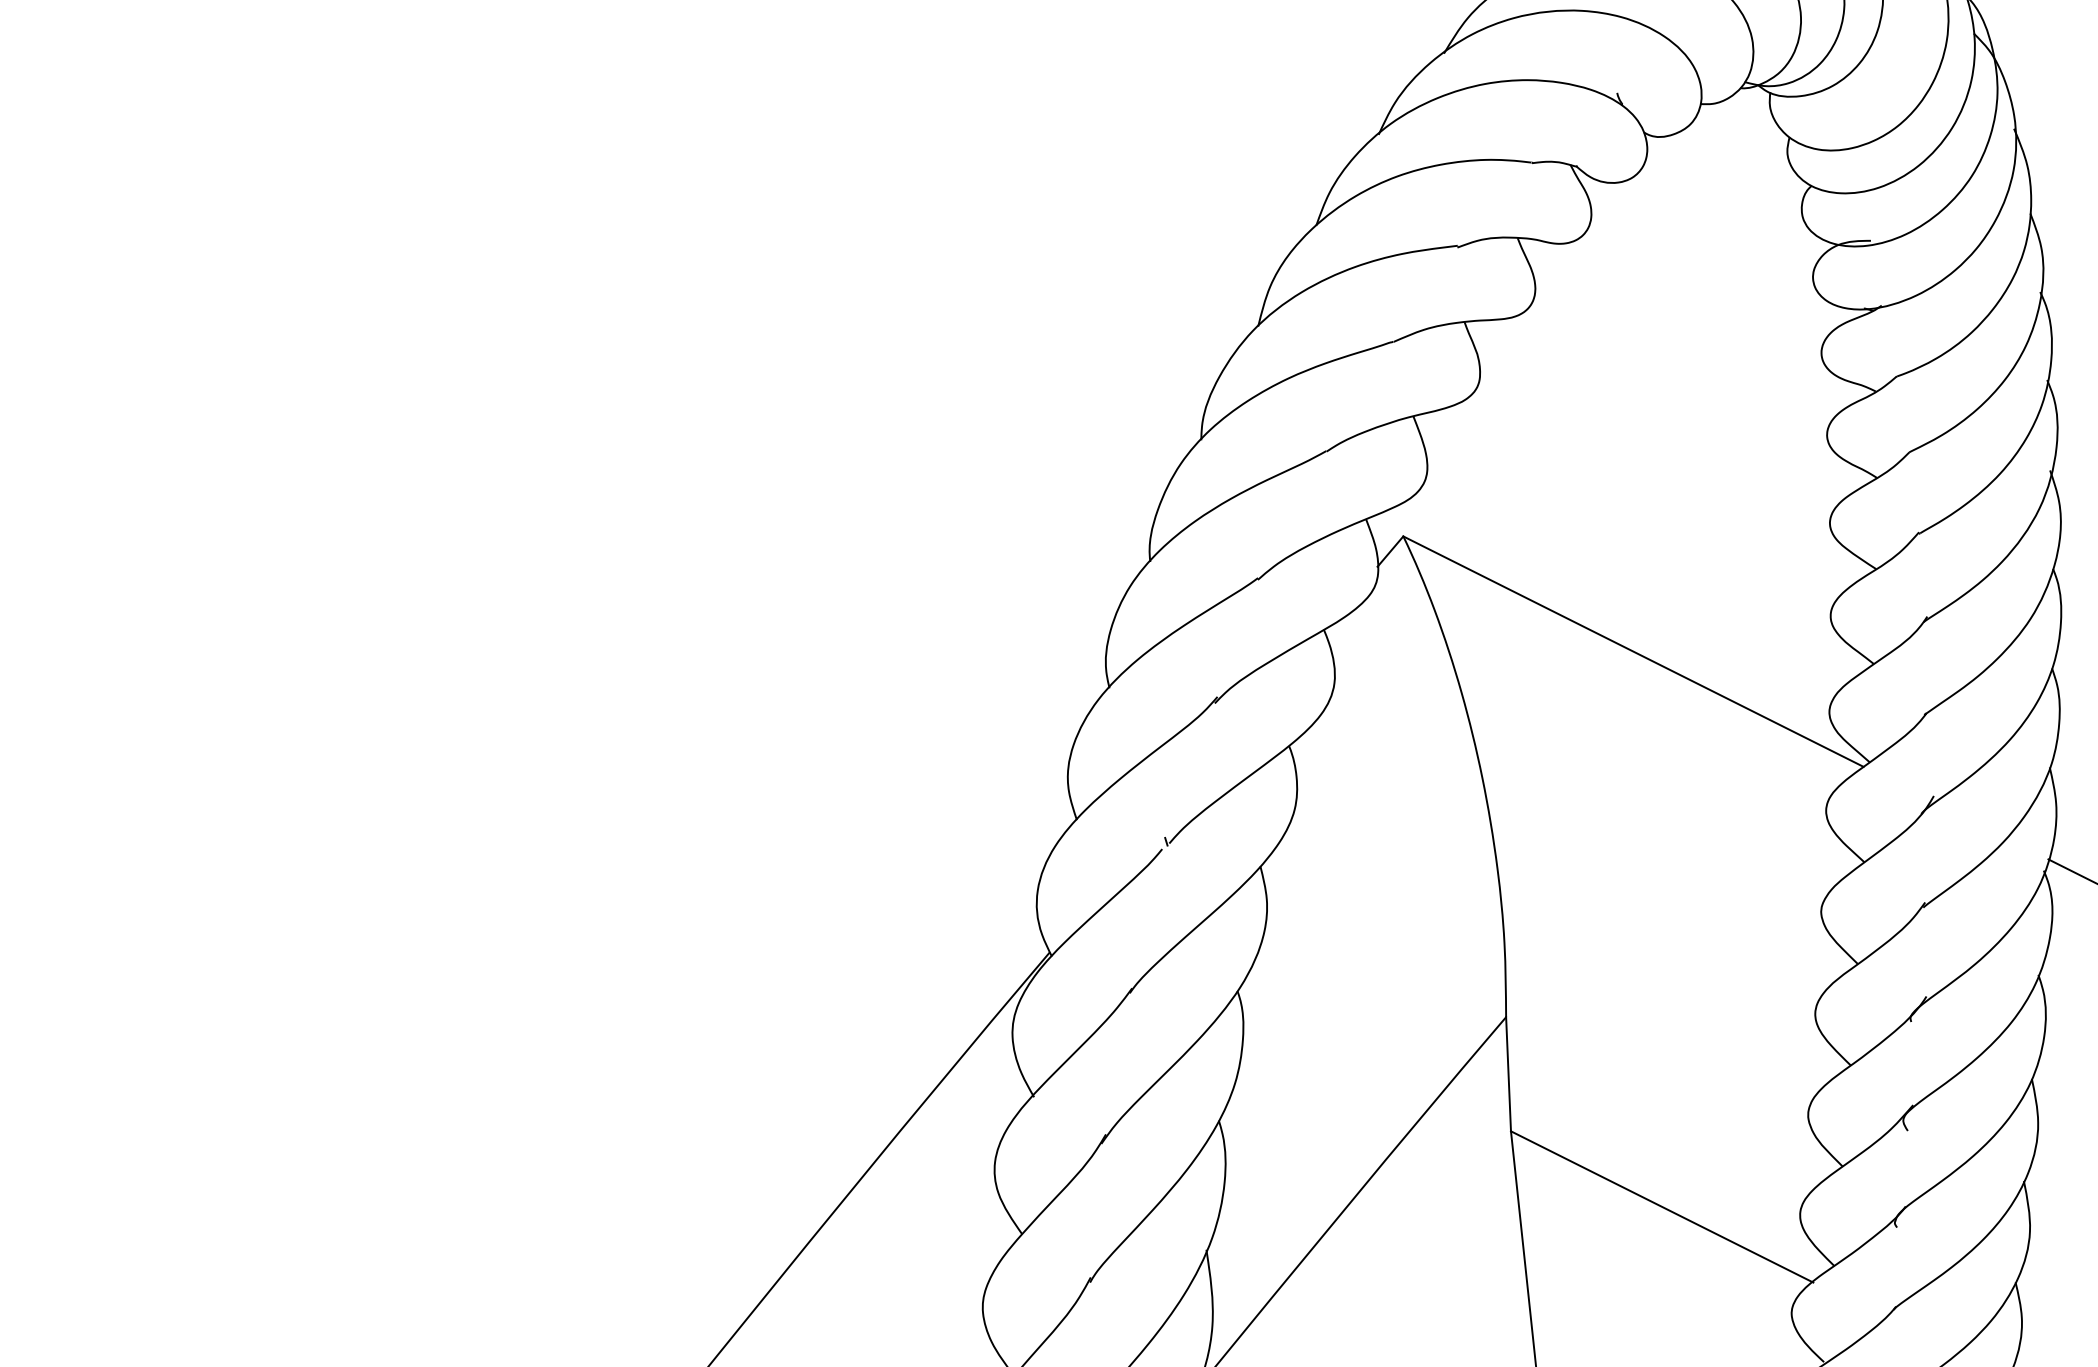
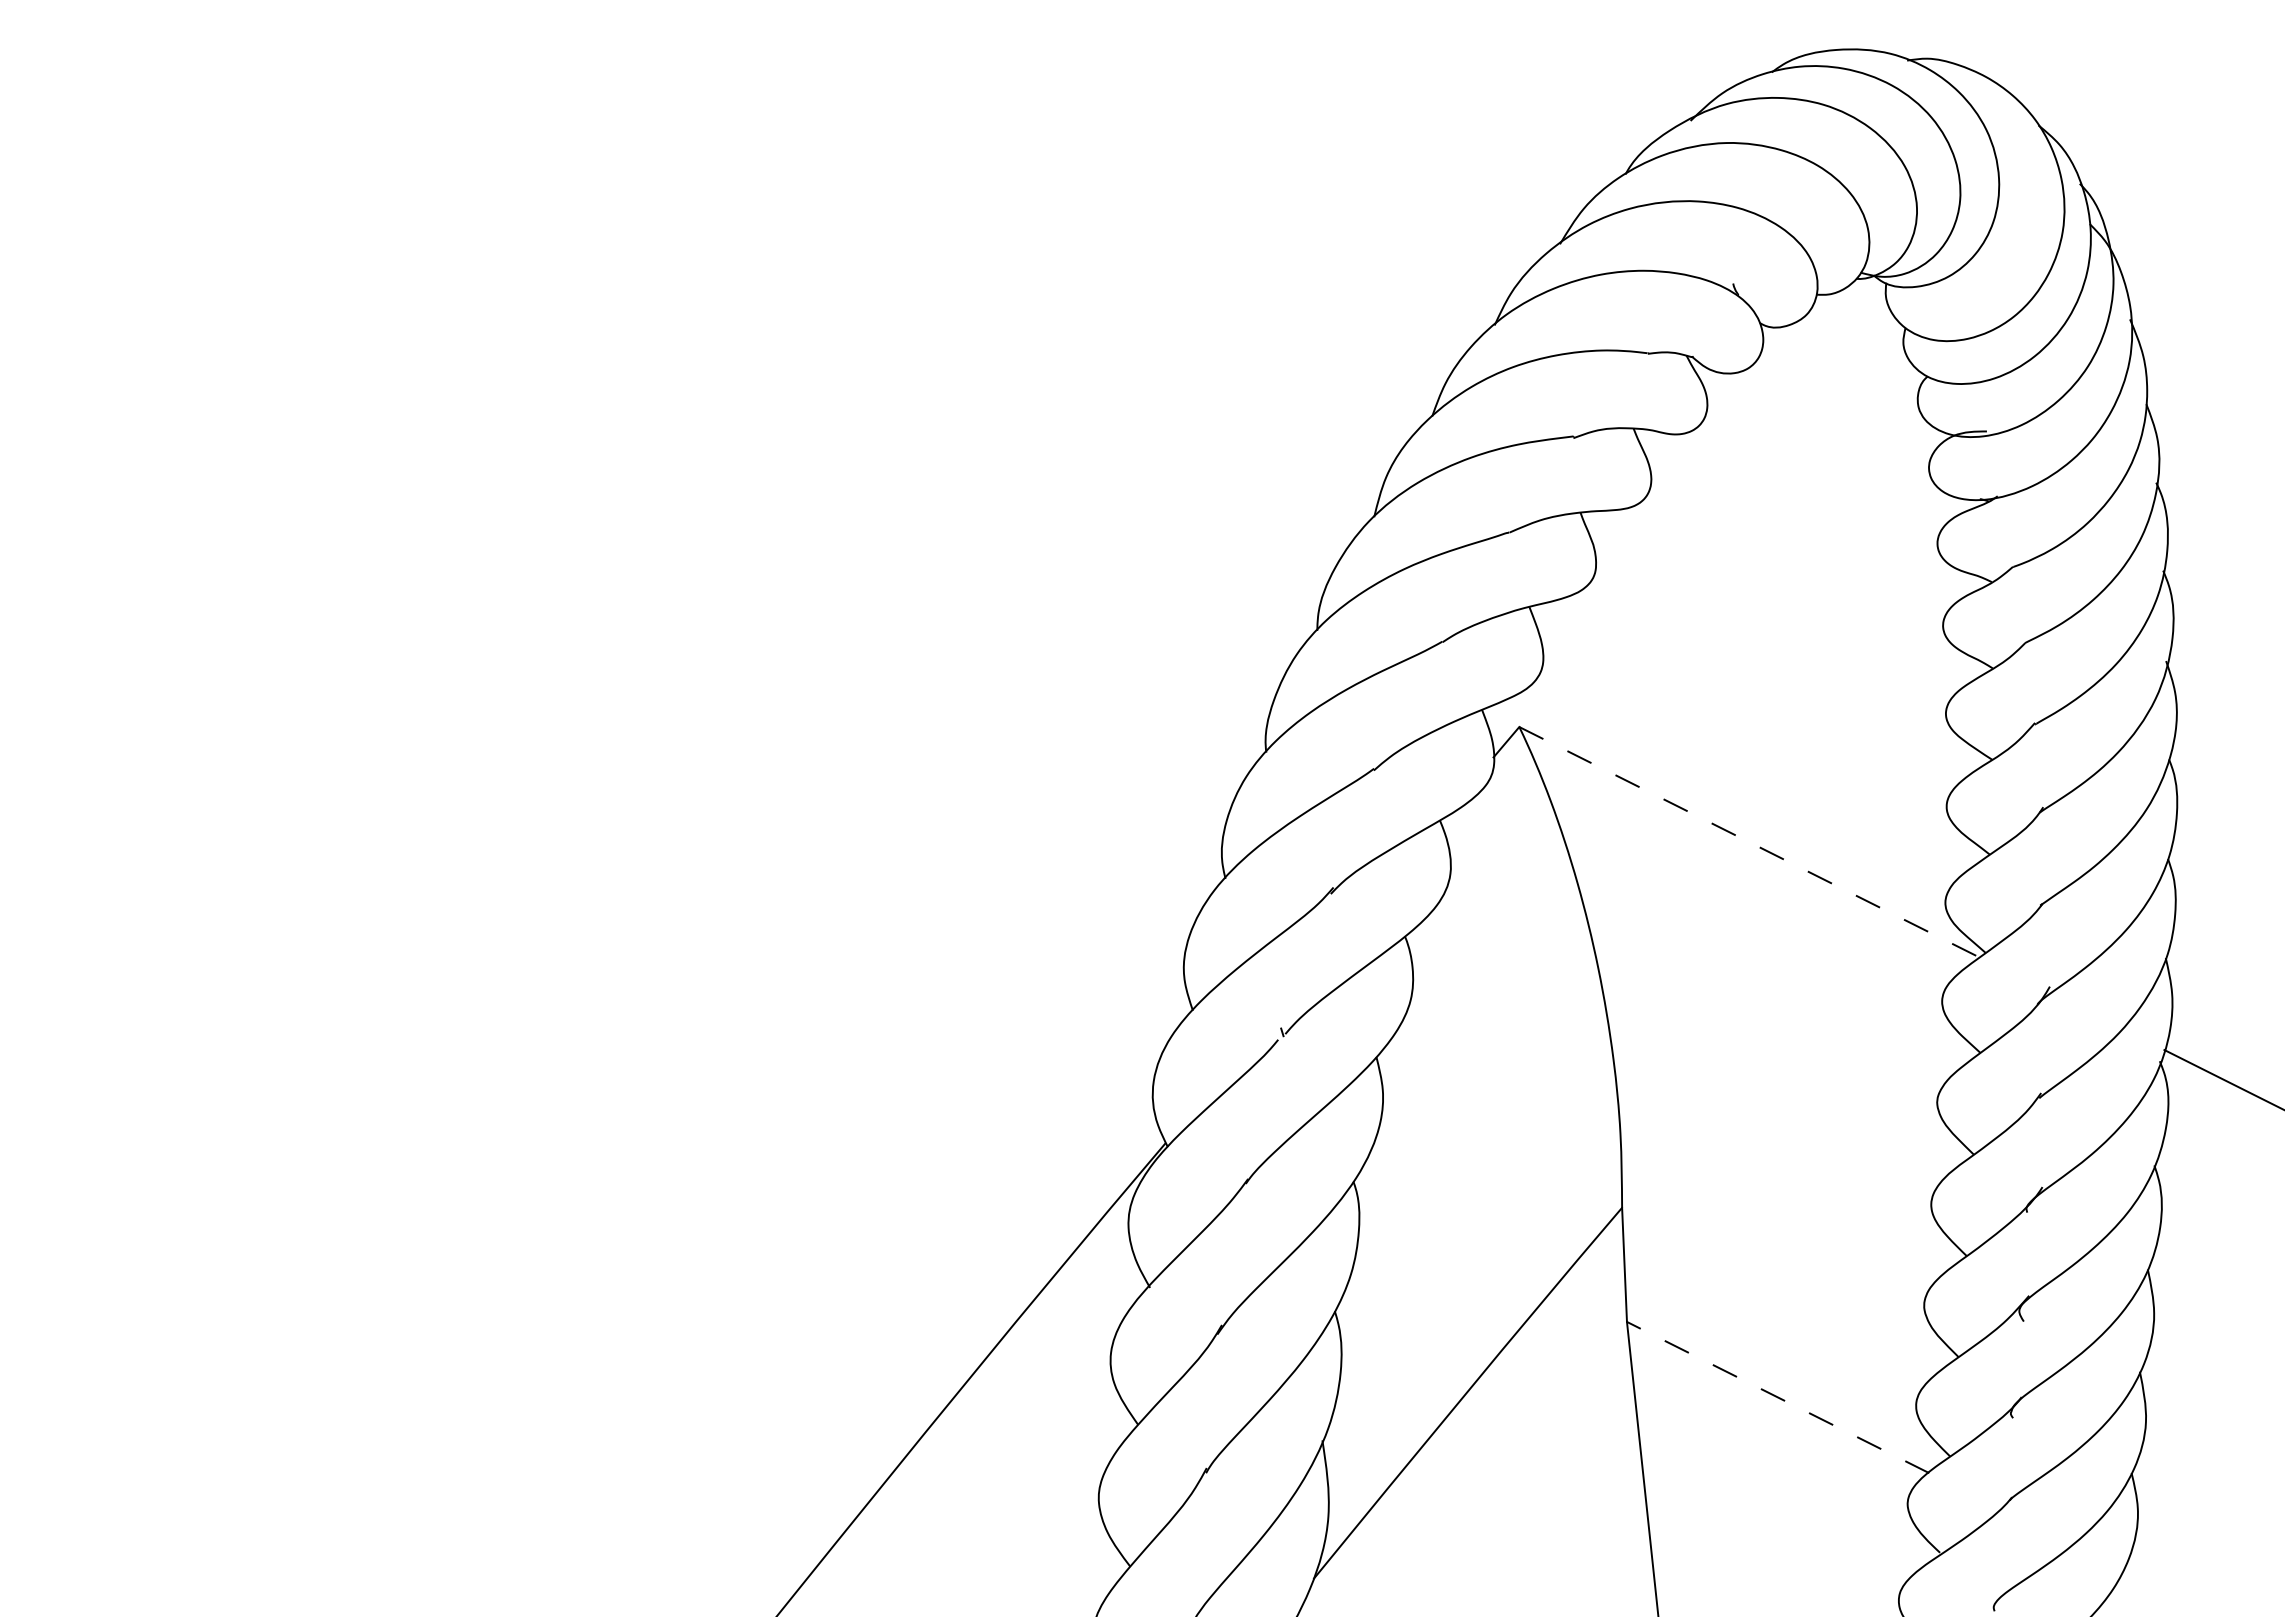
line: (1633, 651) -> (1749, 842), solid -> dashed
line: (1661, 1206) -> (1777, 1397), solid -> dashed

